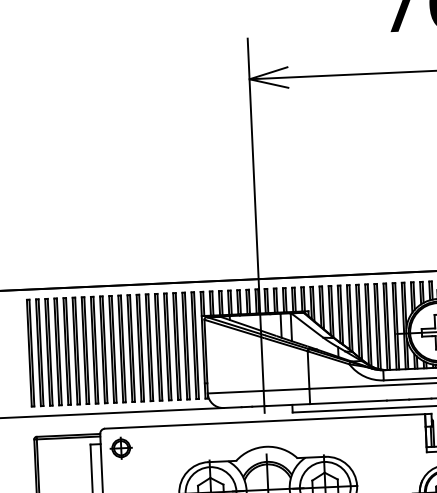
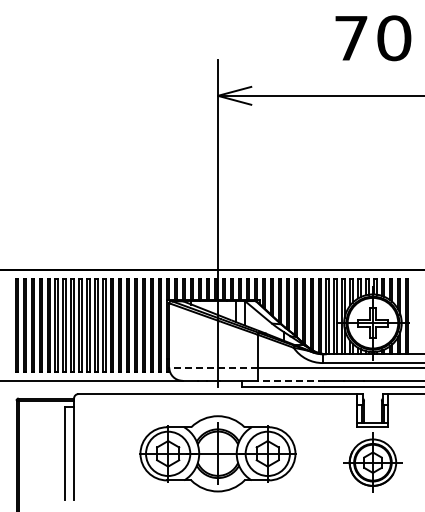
line: (258, 391) -> (213, 367), solid -> dashed
line: (347, 402) -> (290, 380), solid -> dashed
part: (120, 447) -> (91, 411), removed

